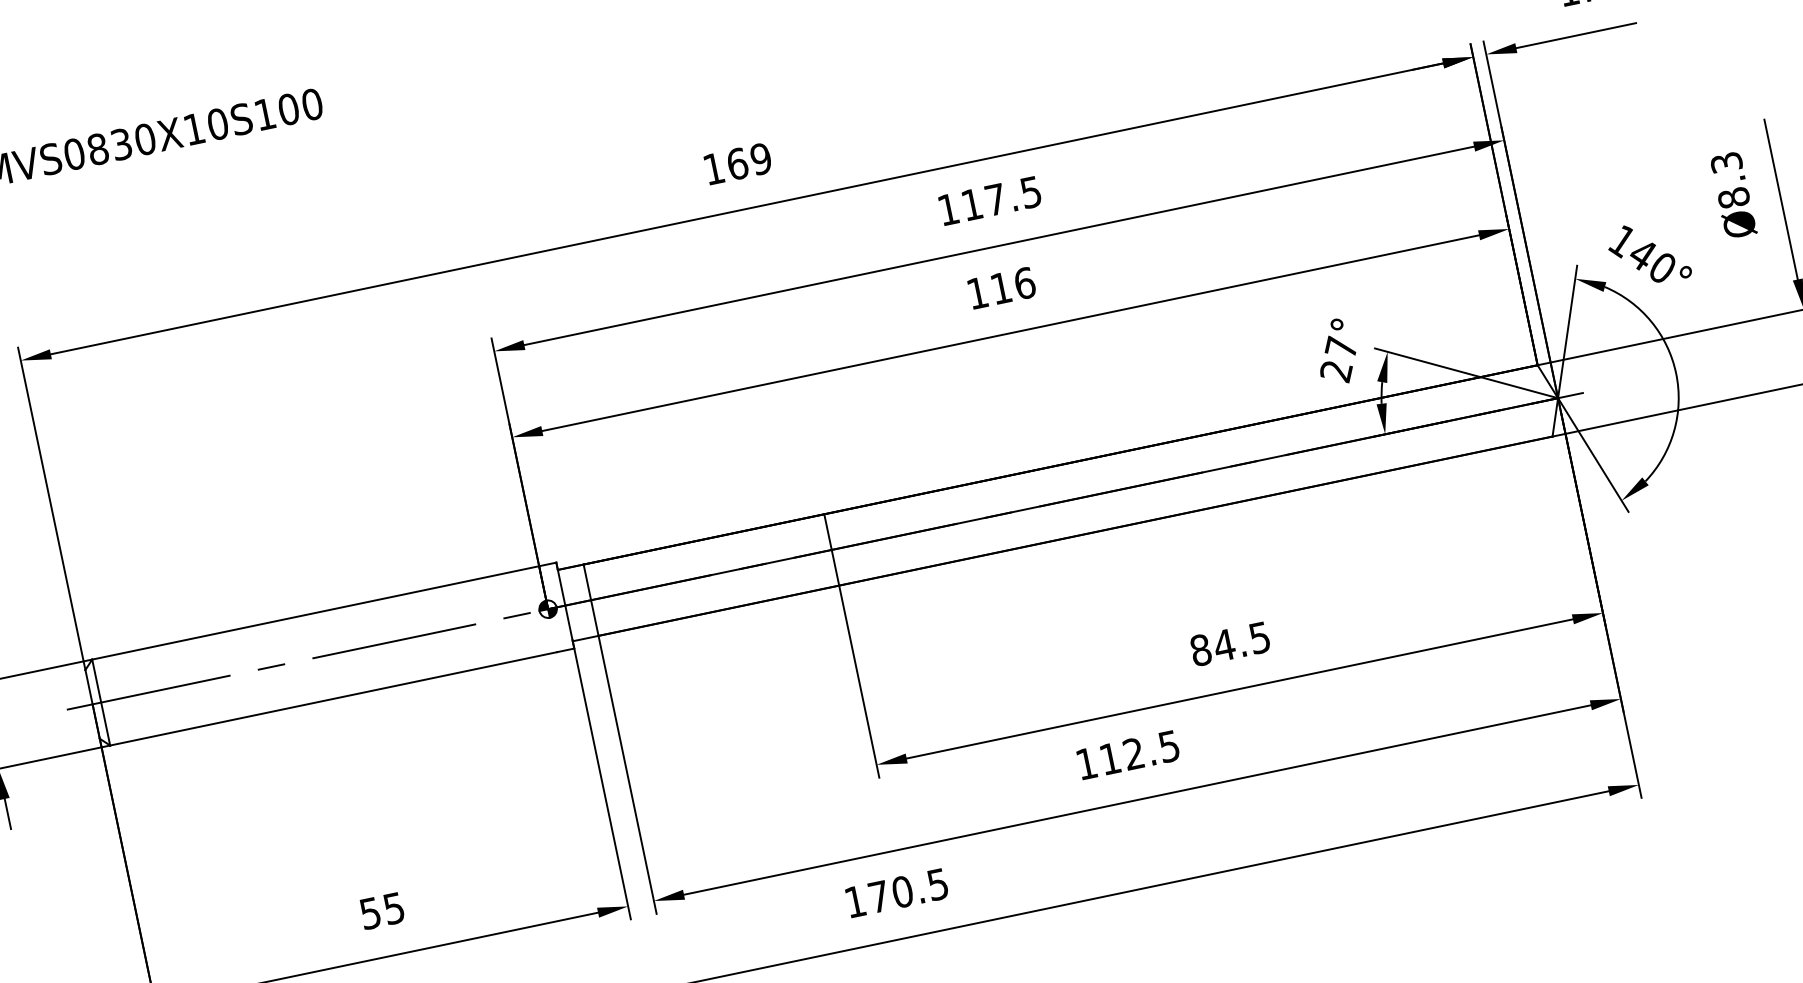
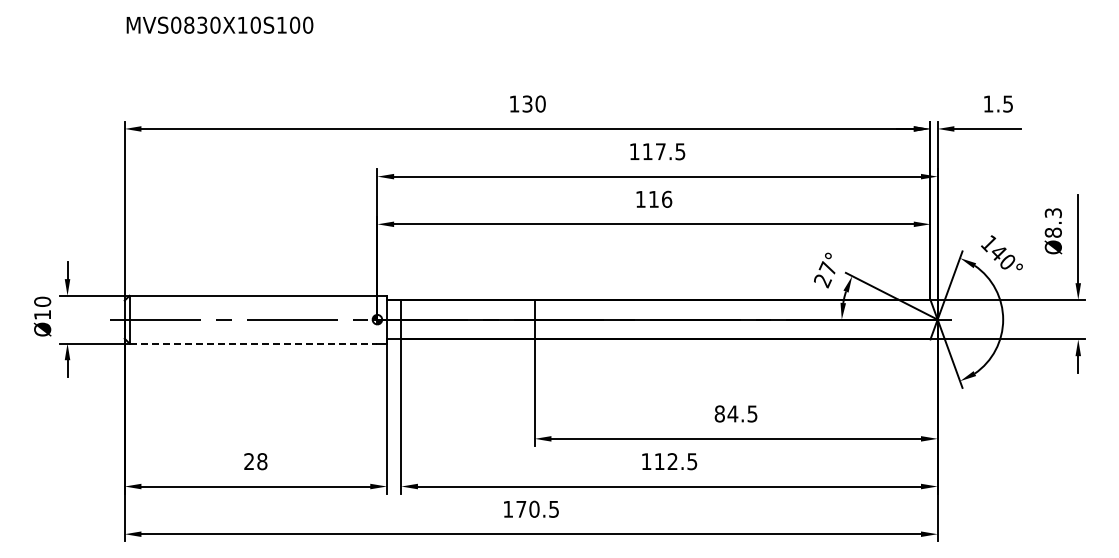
text: (748, 160) -> (533, 103), 169 -> 130
line: (333, 698) -> (253, 343), solid -> dashed
text: (381, 910) -> (255, 461), 55 -> 28

